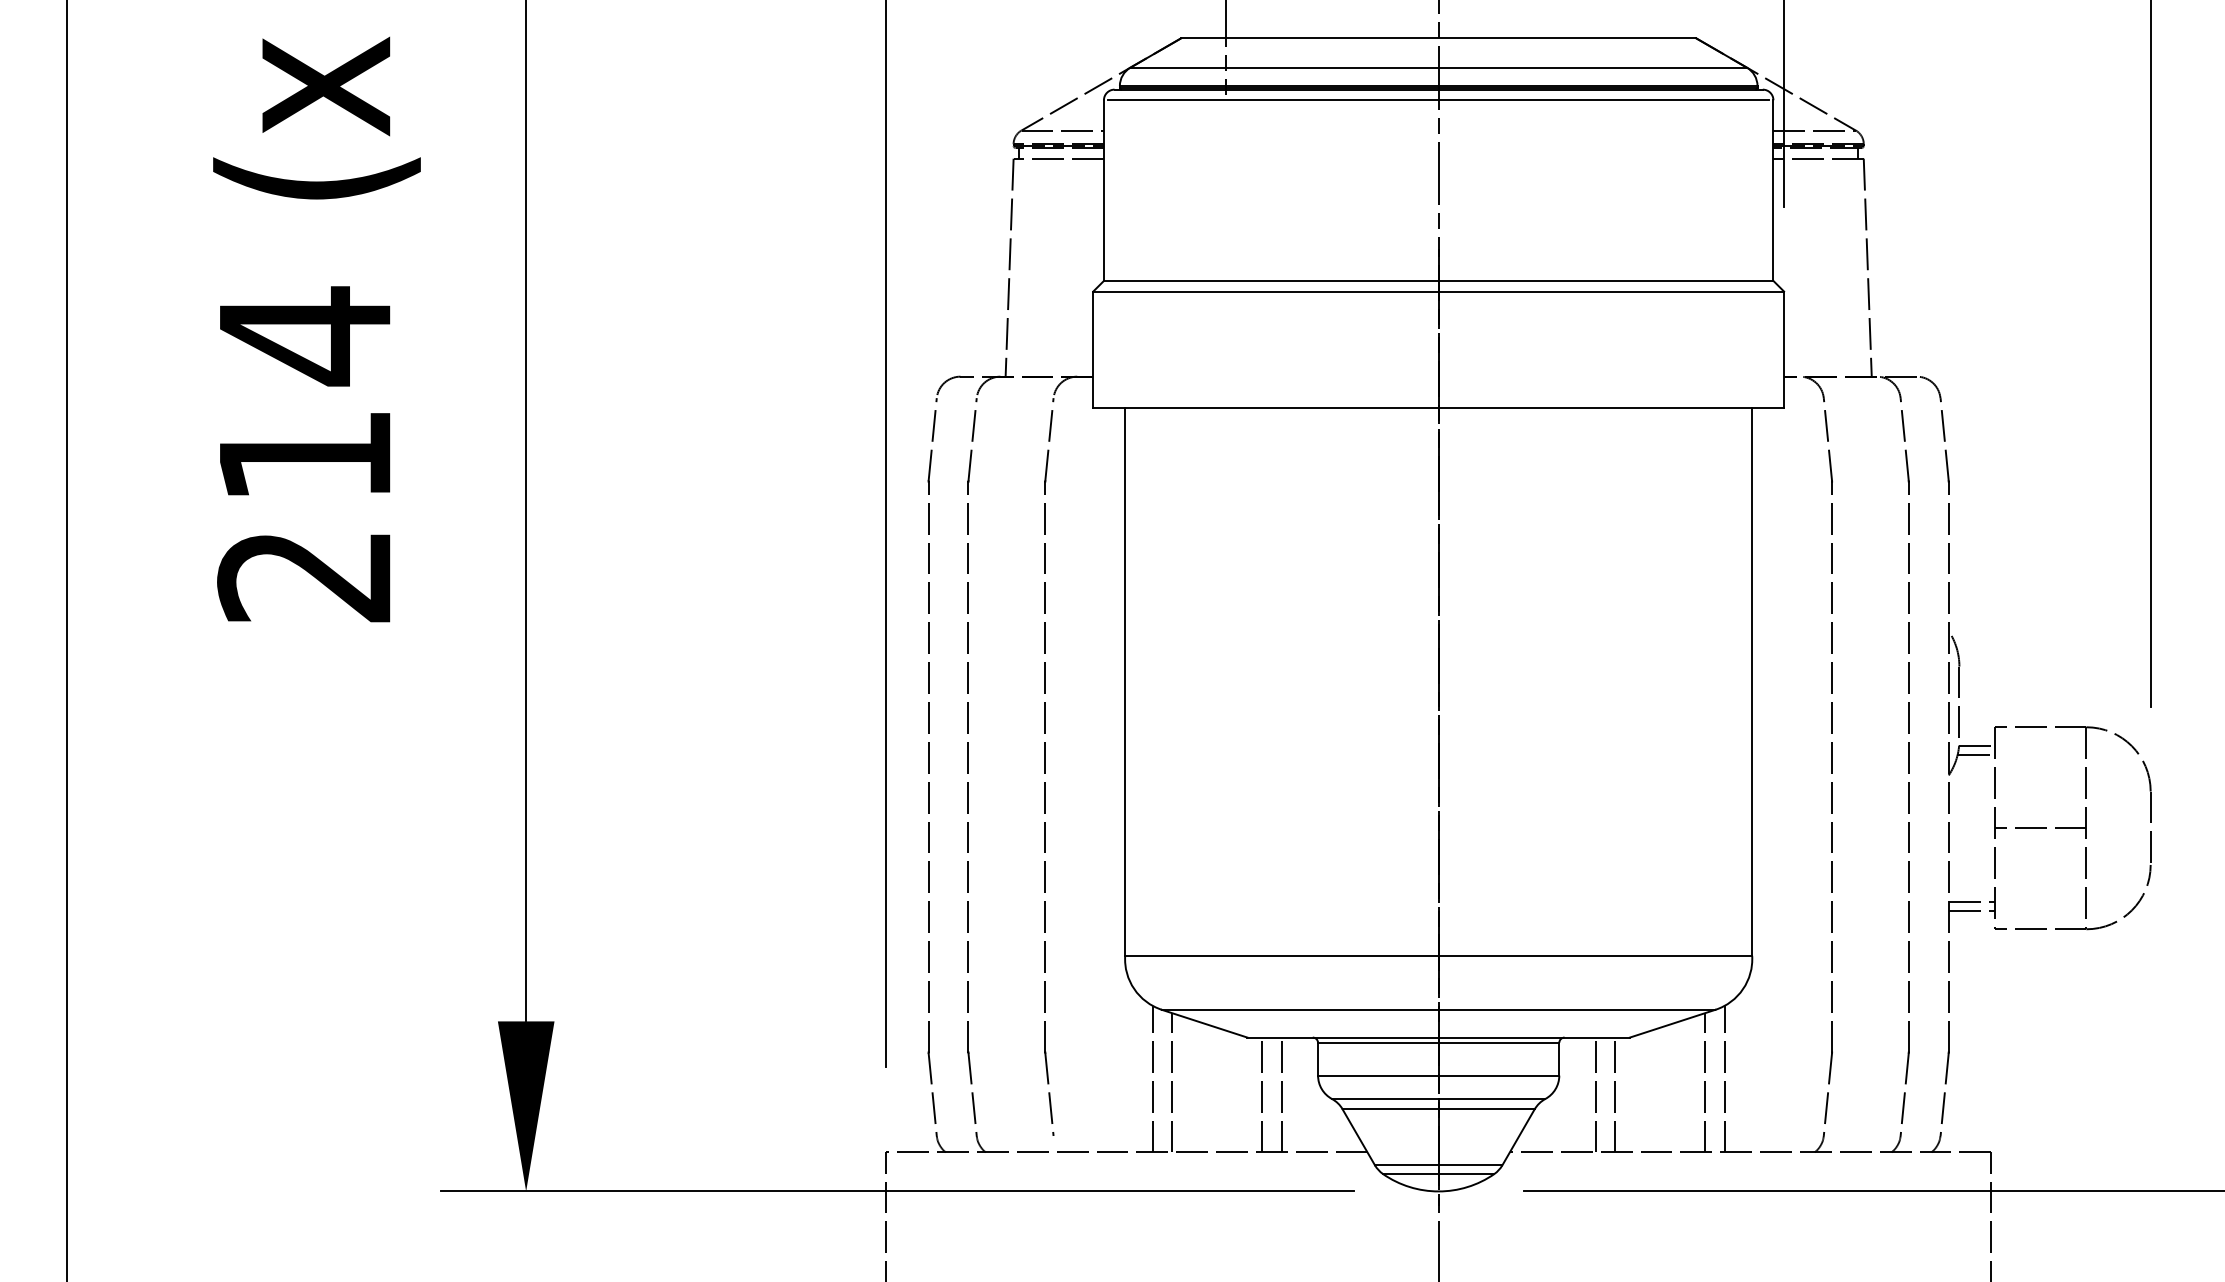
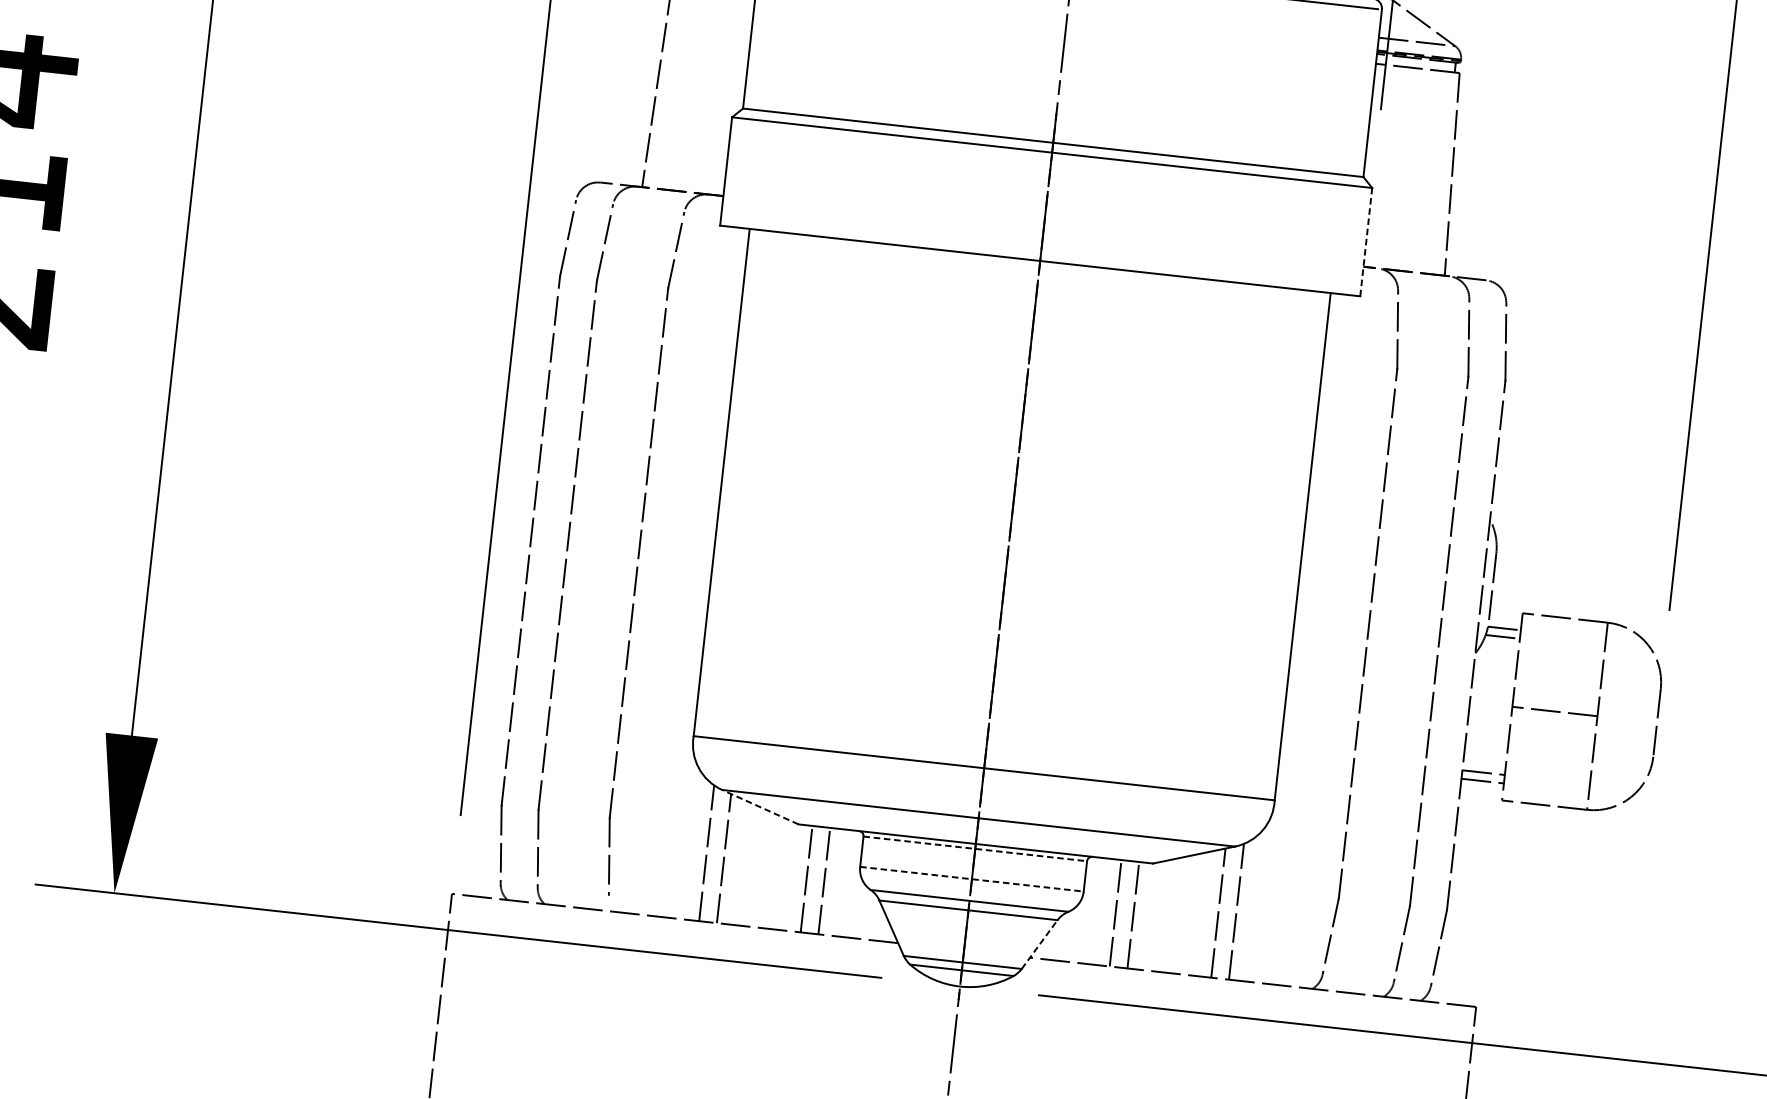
line: (1784, 349) -> (1366, 241), solid -> dashed
line: (1204, 1023) -> (760, 806), solid -> dashed
line: (1438, 1042) -> (975, 848), solid -> dashed
line: (1438, 1075) -> (971, 879), solid -> dashed
line: (1518, 1136) -> (1039, 943), solid -> dashed

